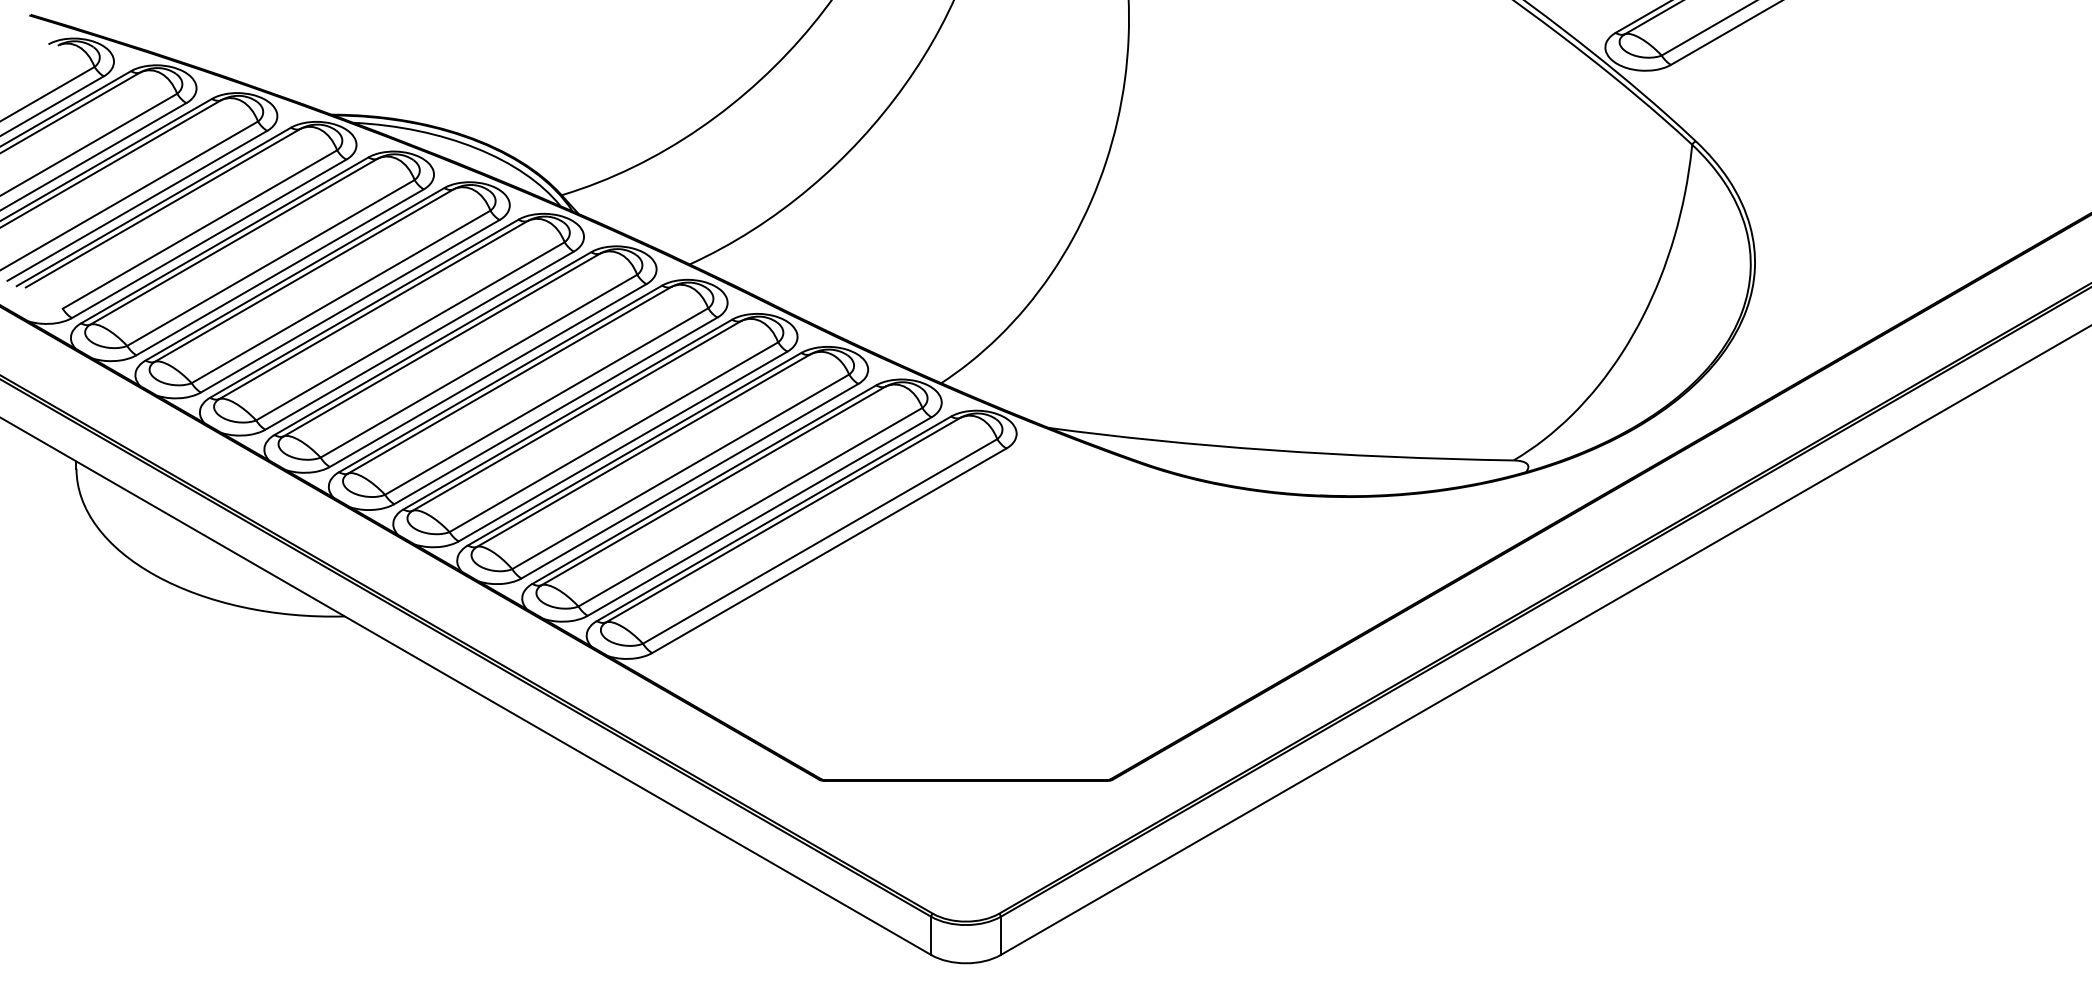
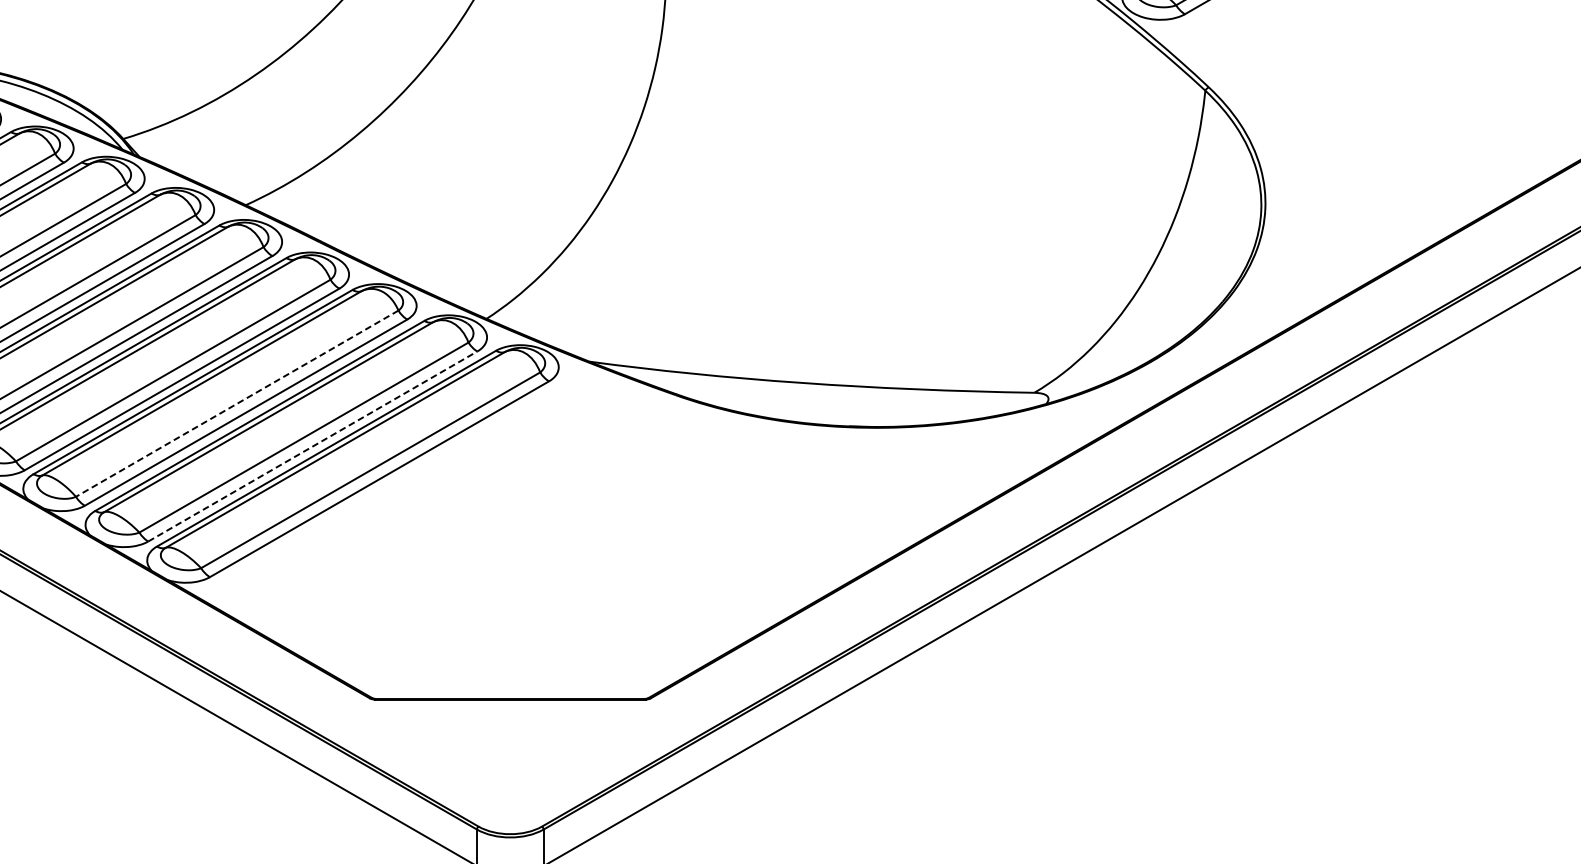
line: (680, 471) -> (237, 403), solid -> dashed
line: (759, 516) -> (312, 446), solid -> dashed

